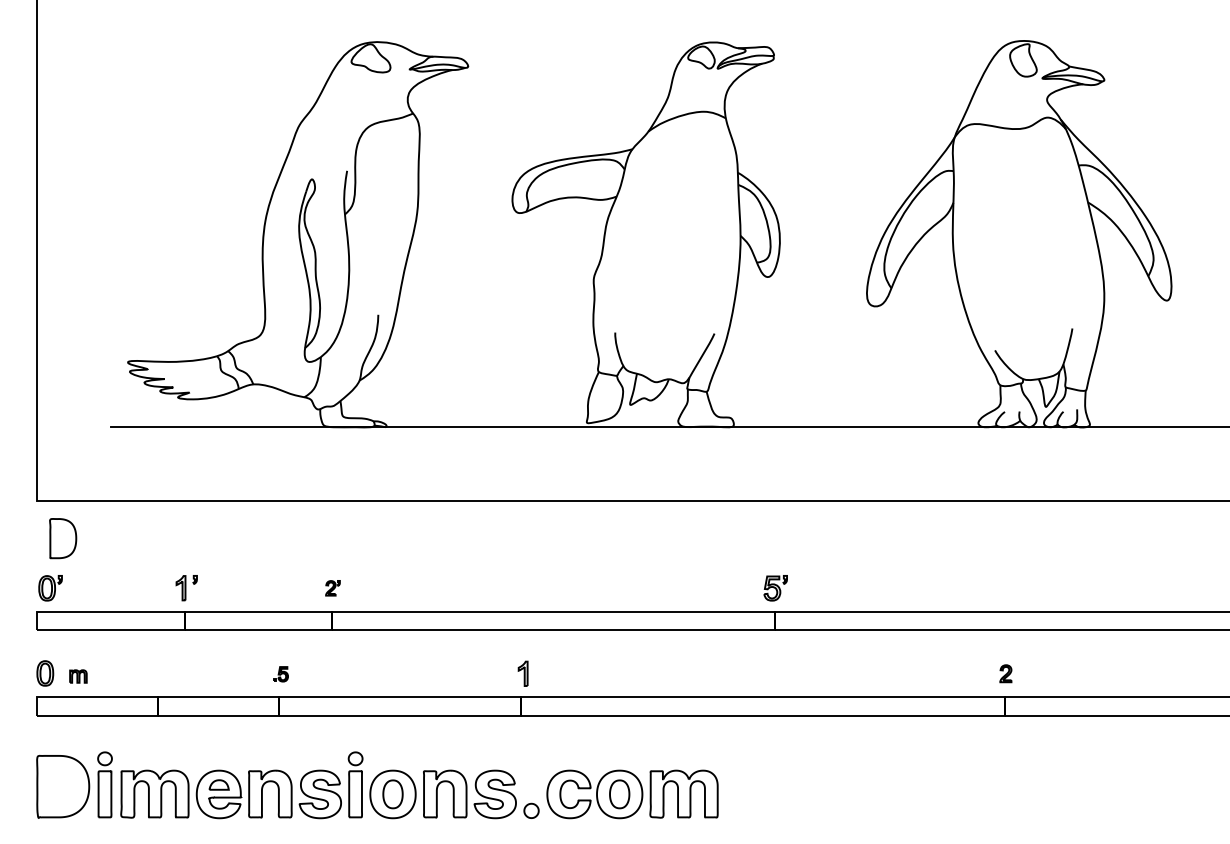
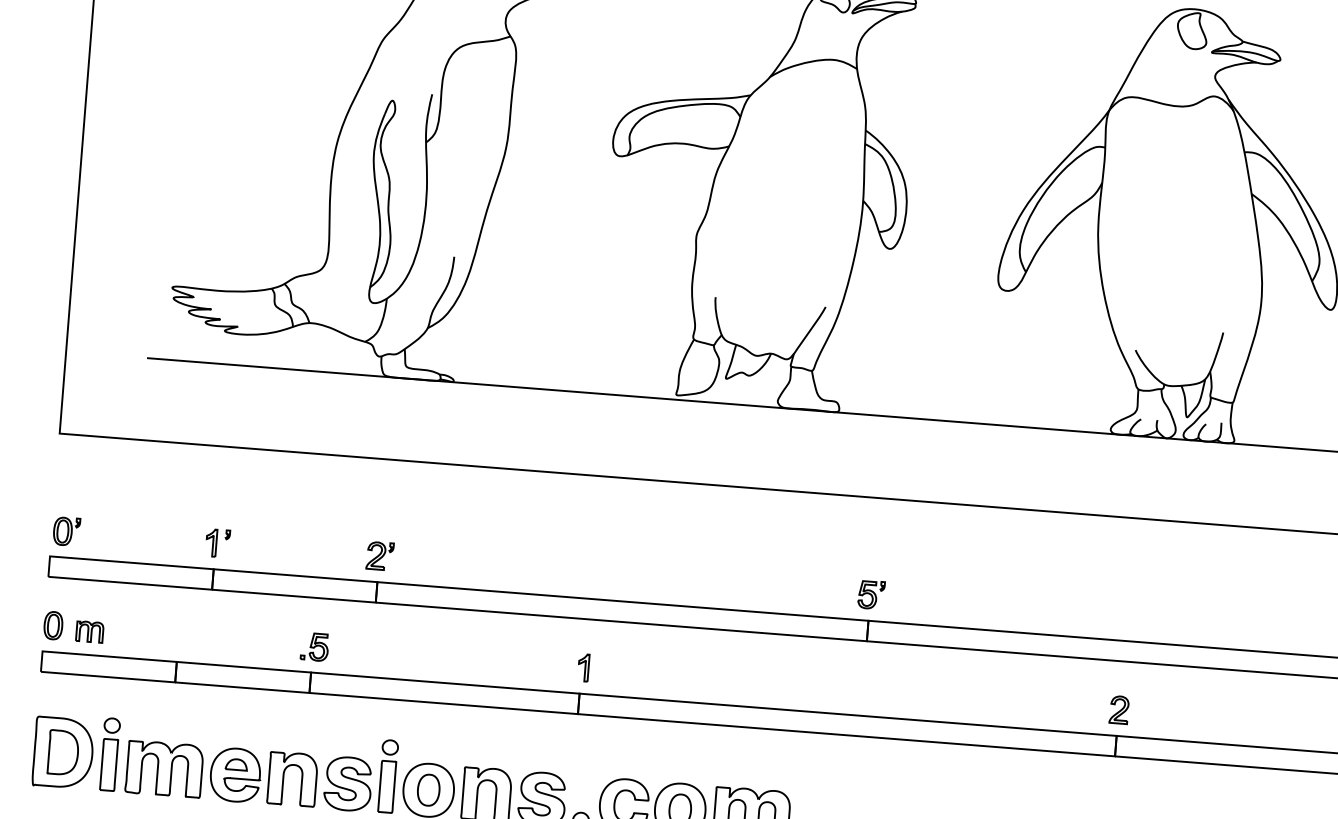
part: (63, 538) -> (63, 752), moved
part: (332, 588) -> (379, 556), size x1.67
part: (1005, 673) -> (1118, 709), size x1.43
part: (280, 674) -> (314, 647), size x1.67
part: (78, 676) -> (90, 631), size x1.43

